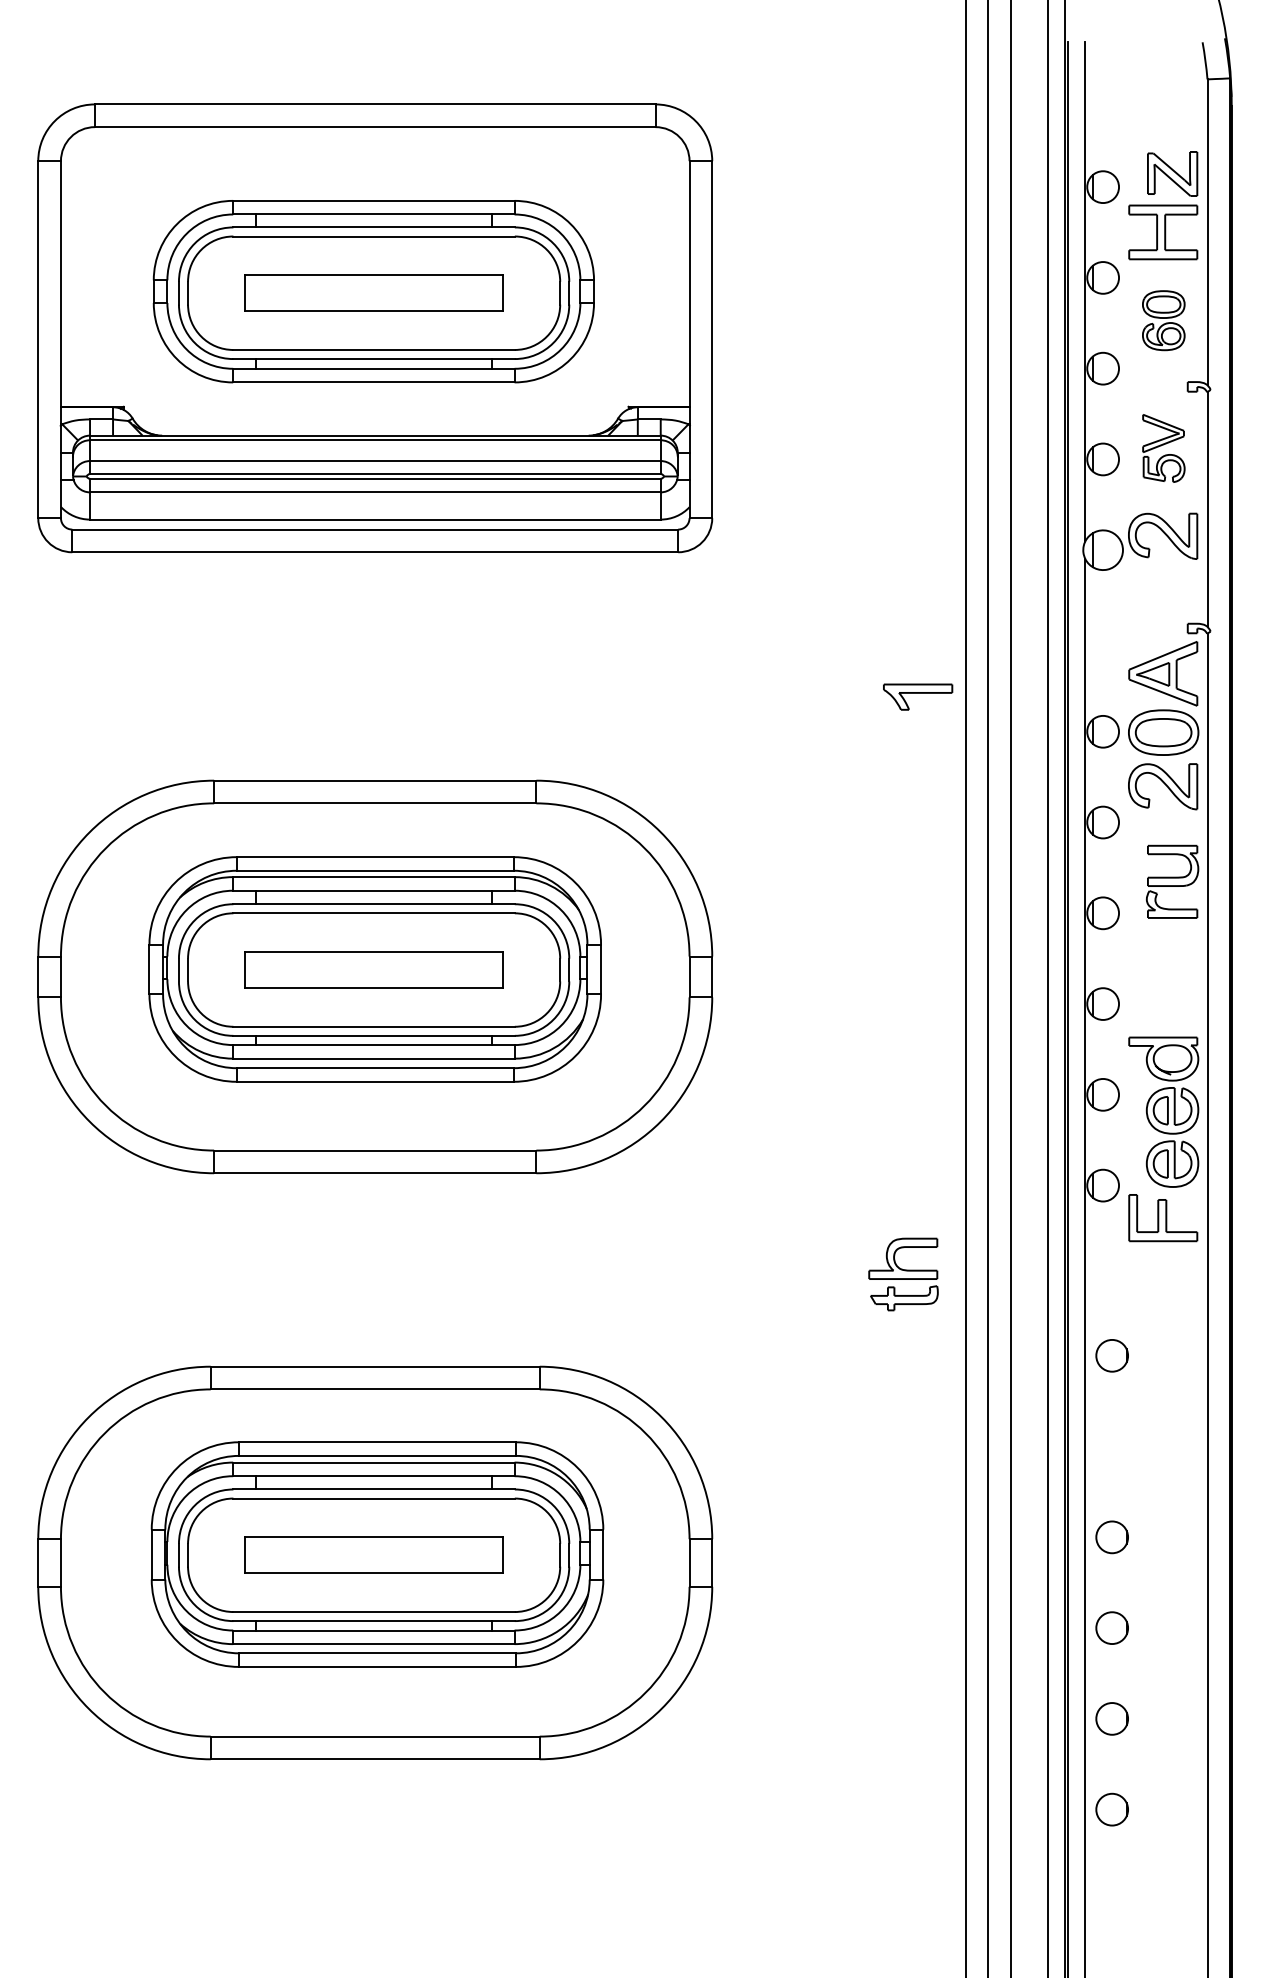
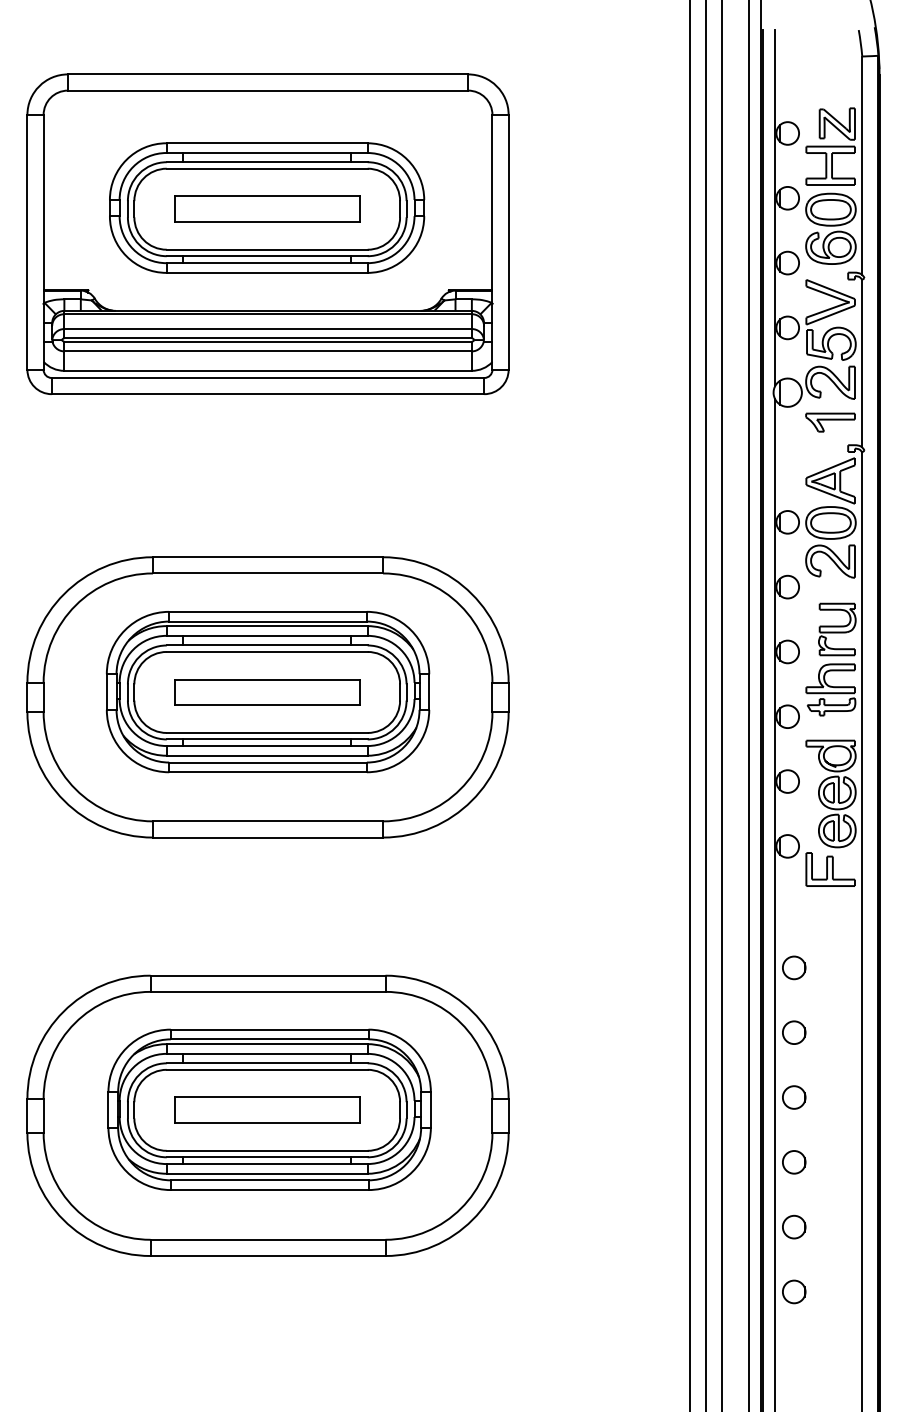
part: (1163, 320) -> (830, 228), size x1.67
part: (1163, 448) -> (830, 320), size x1.67
part: (918, 696) -> (830, 422), moved
part: (903, 1274) -> (830, 689), moved
part: (1111, 1446) -> (793, 1032), added

